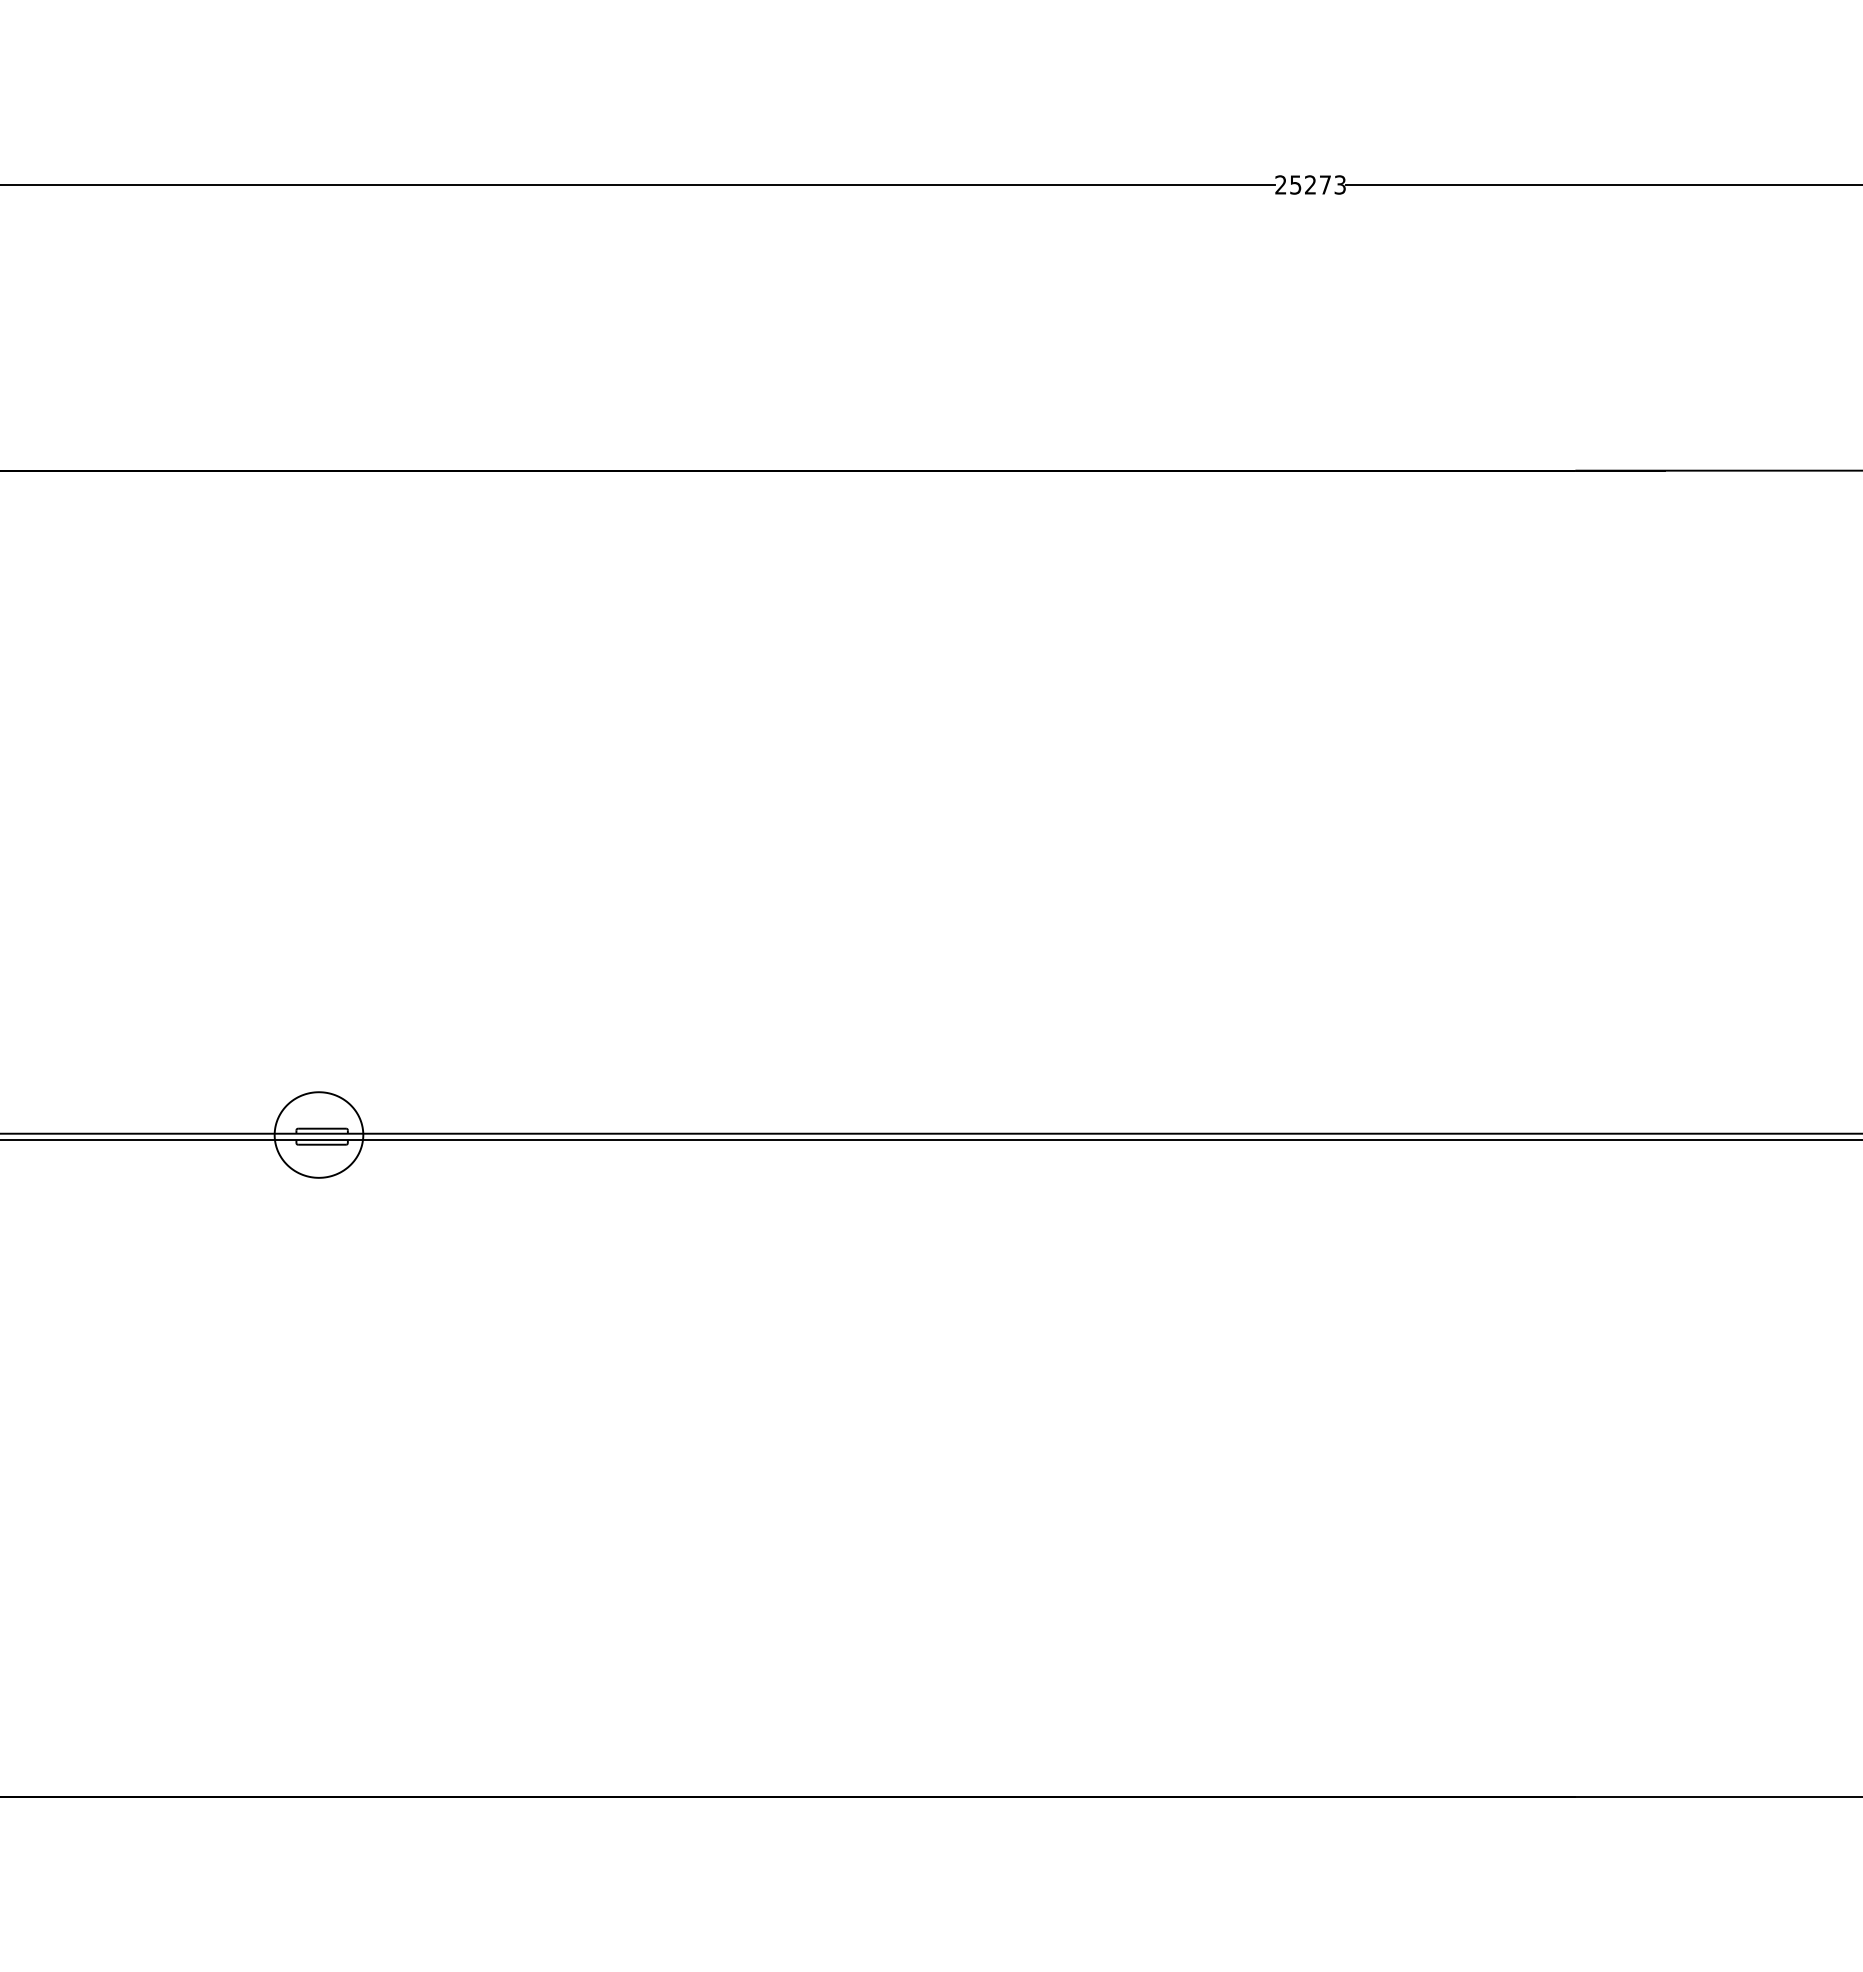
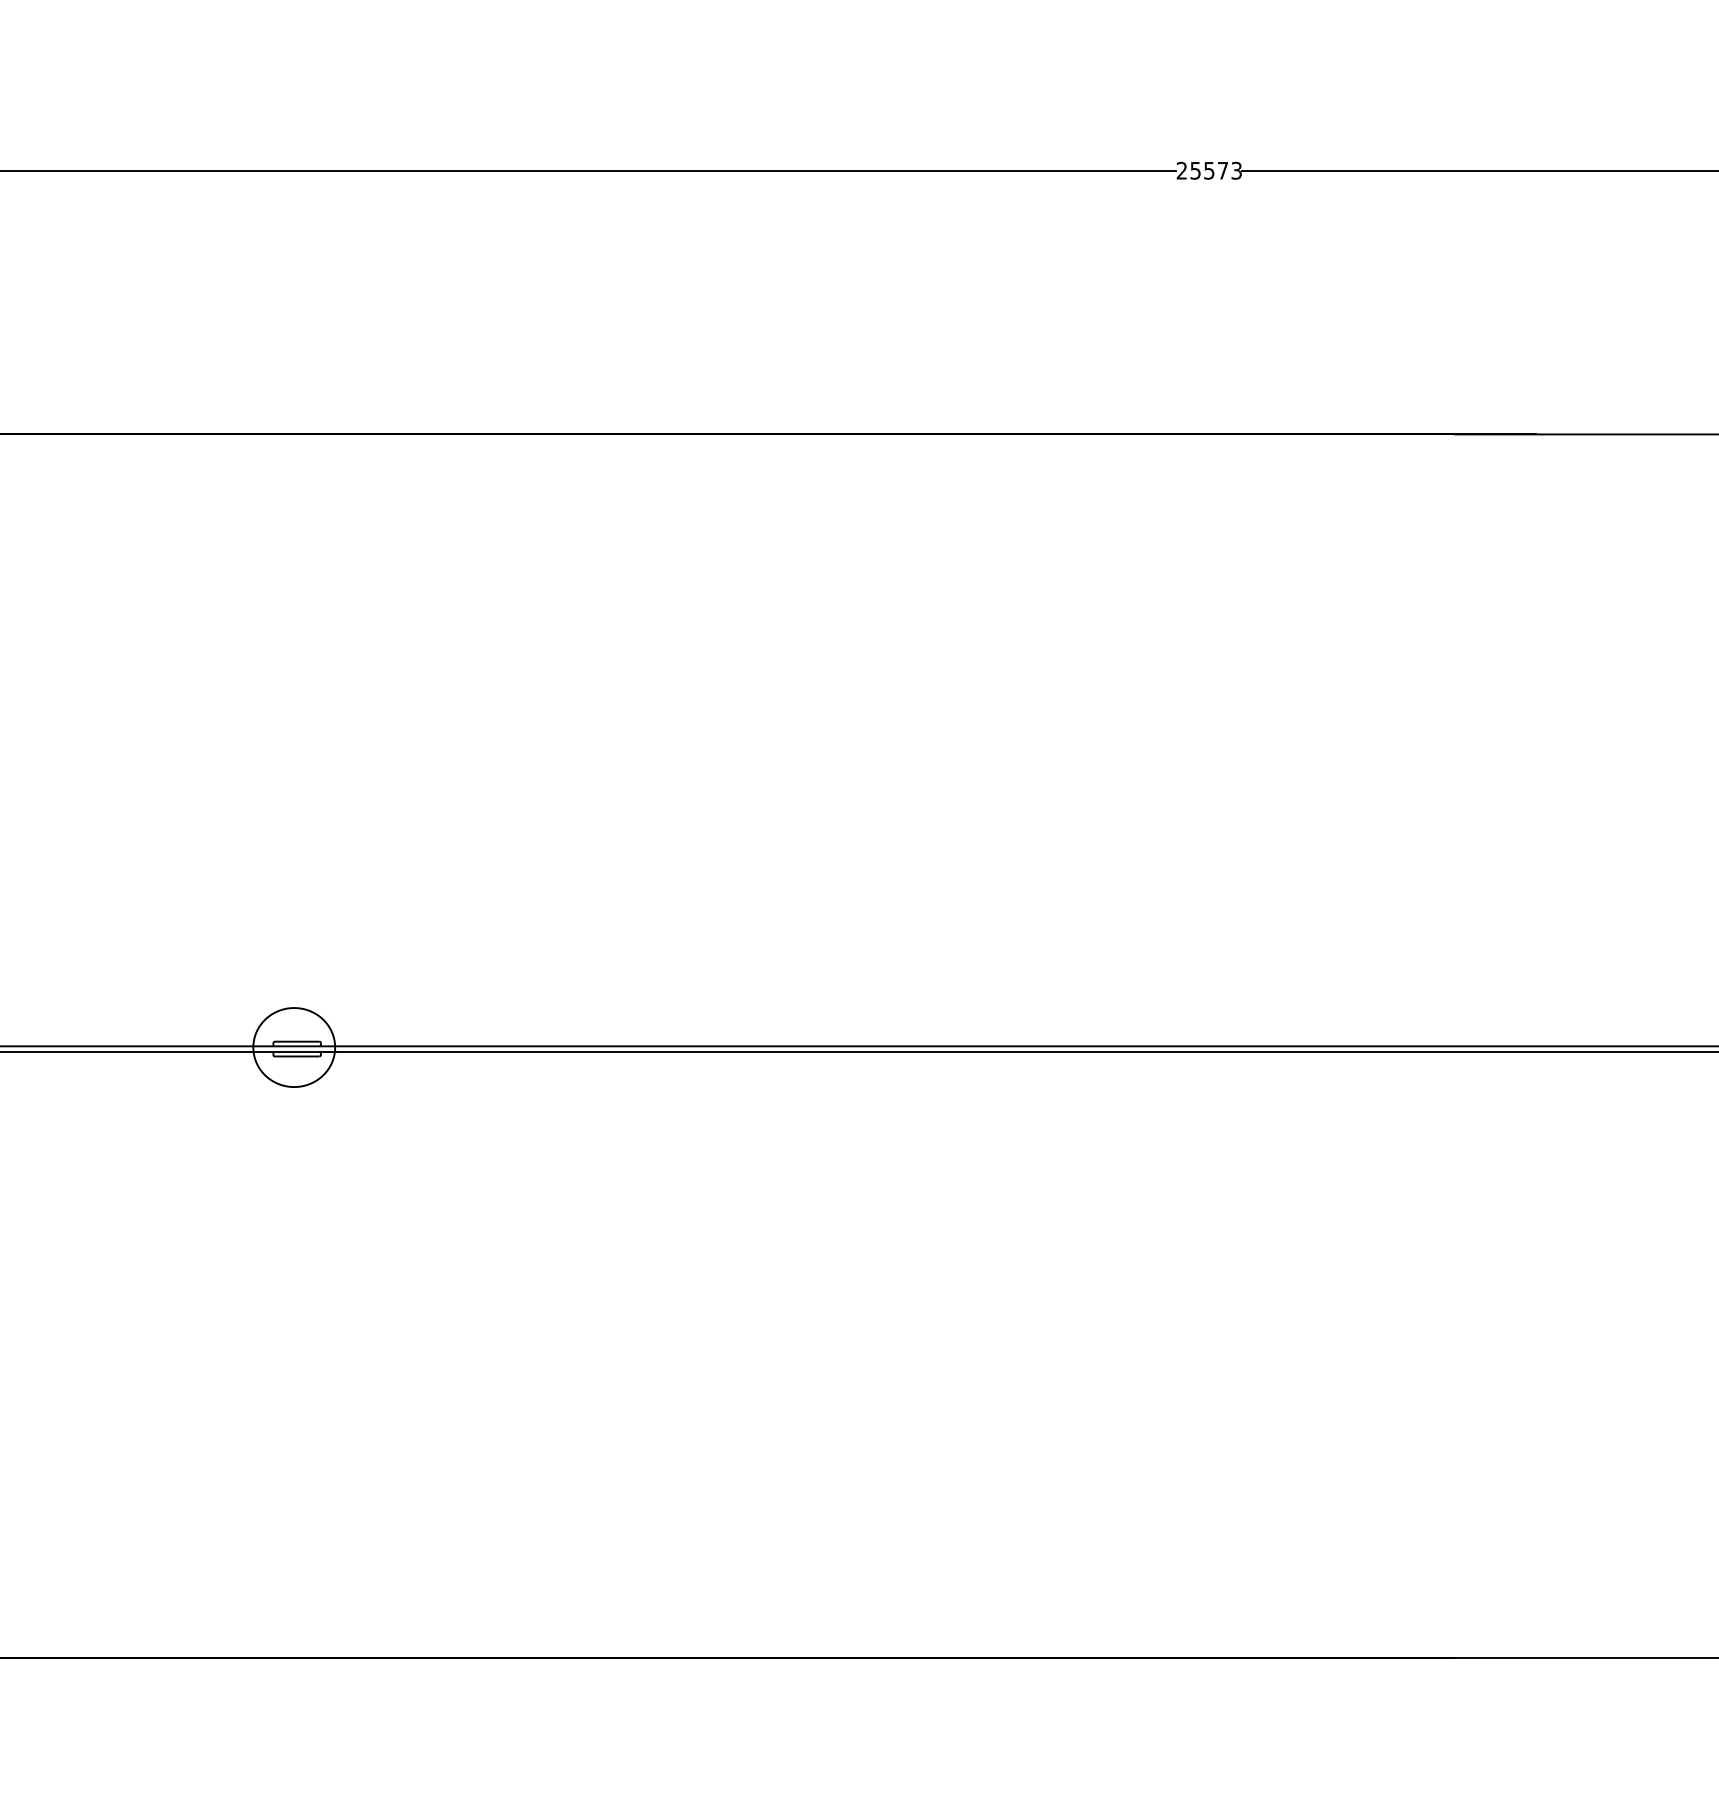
text: (1310, 184) -> (1209, 170), 25273 -> 25573

